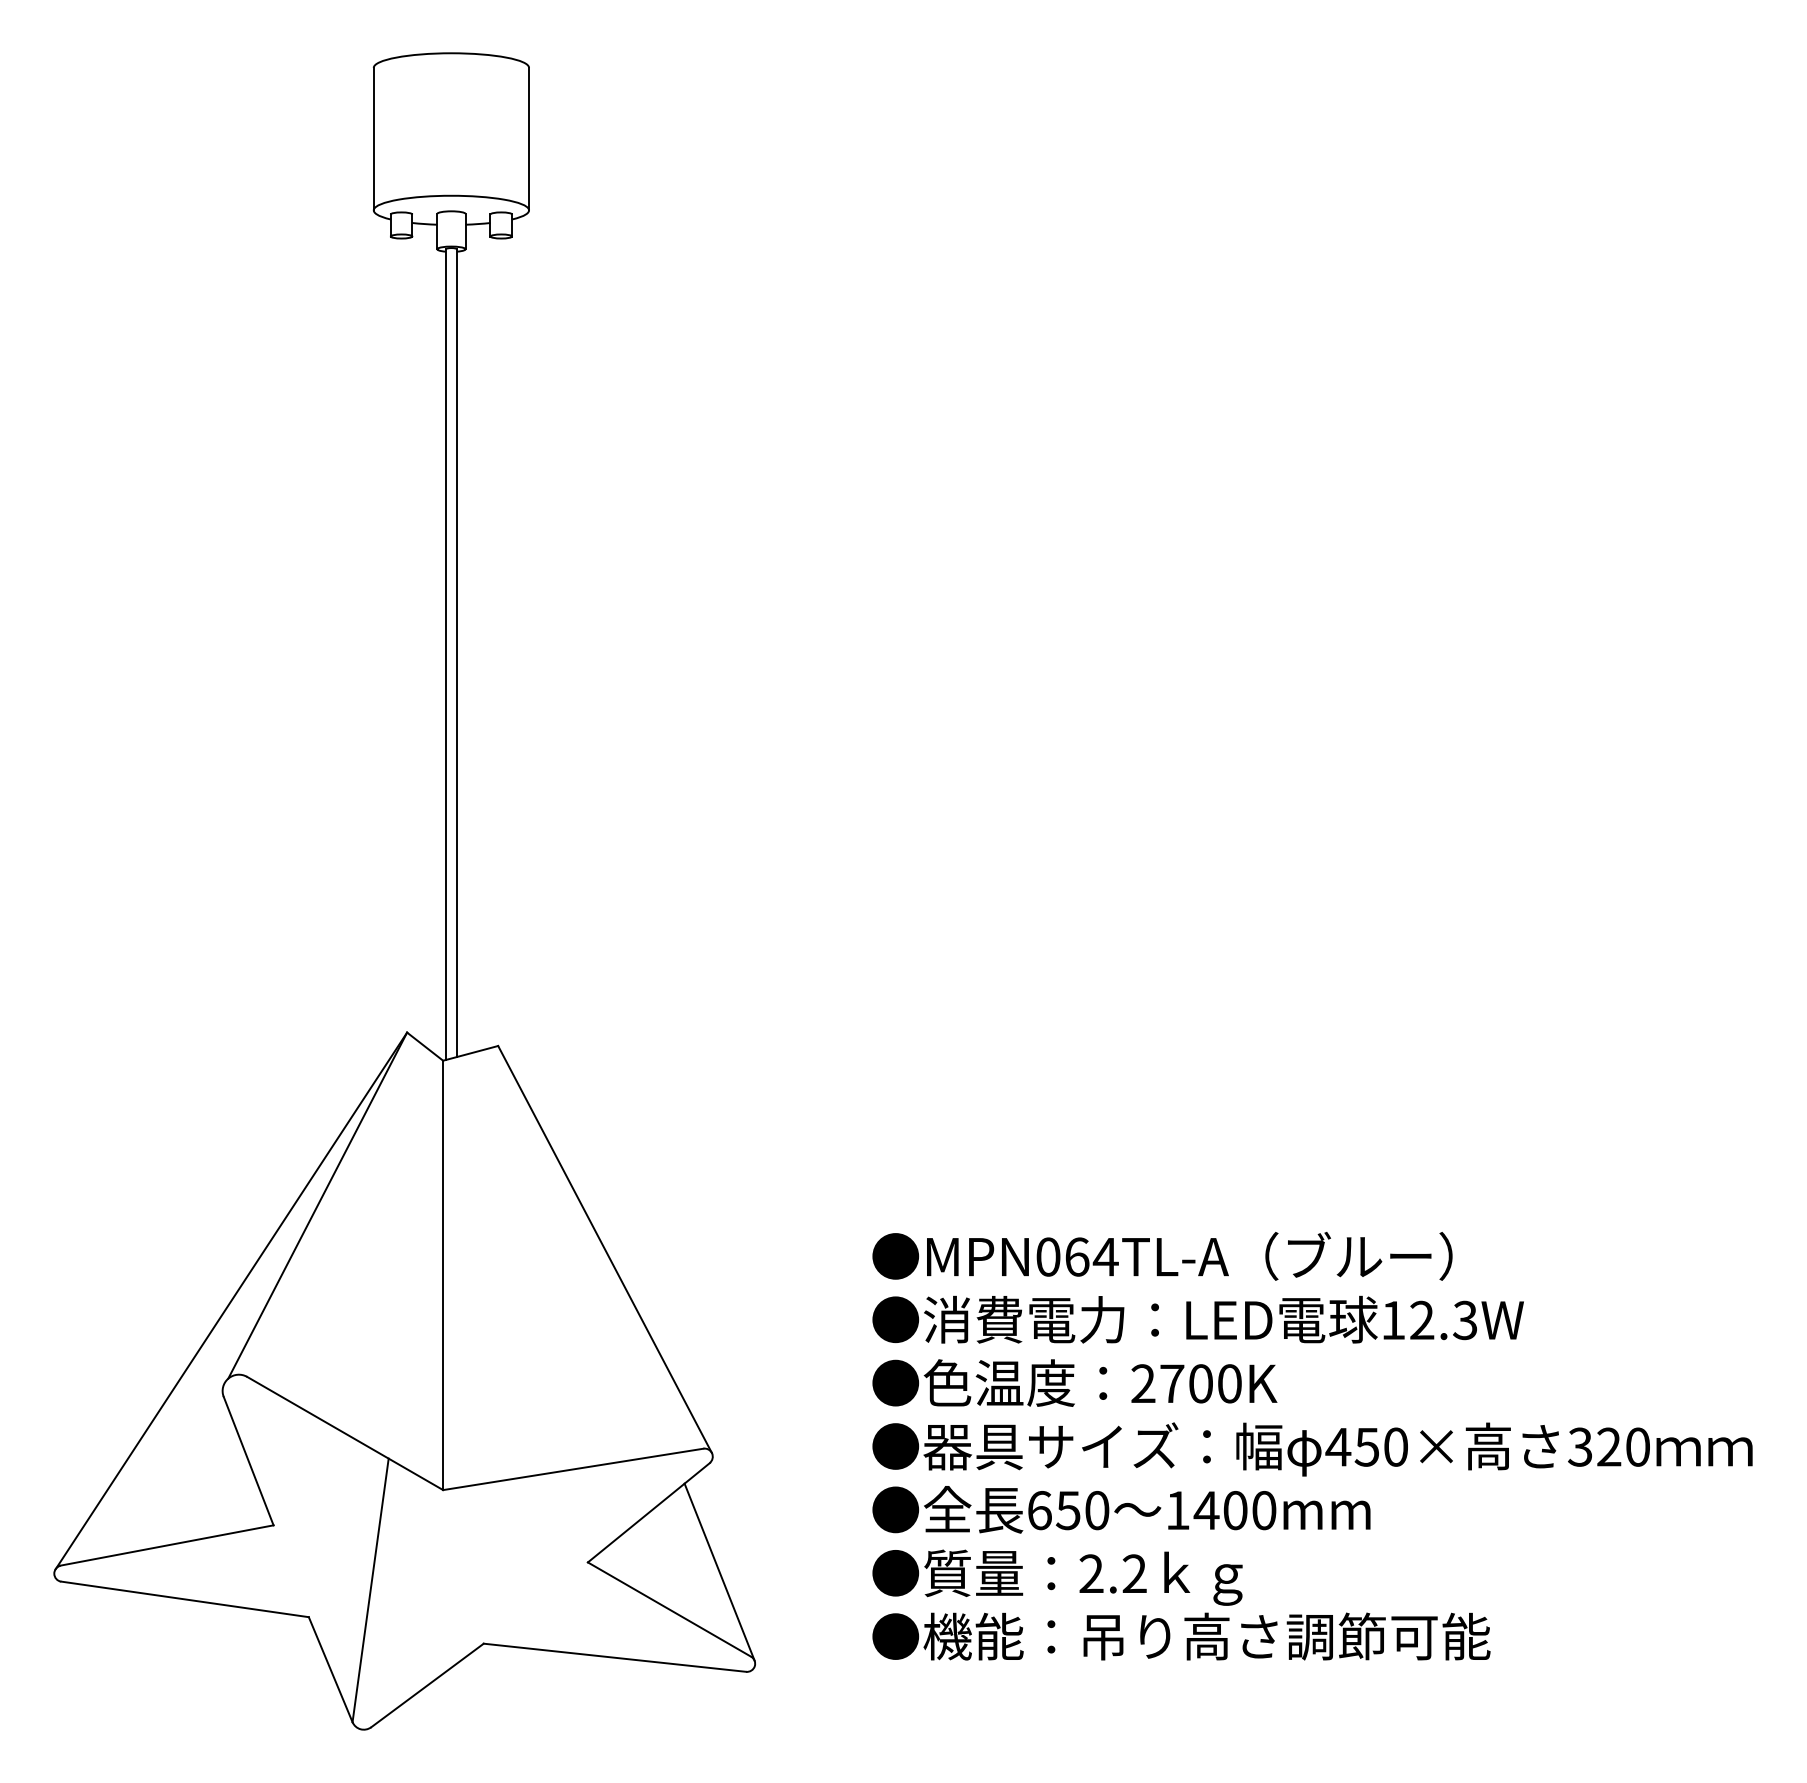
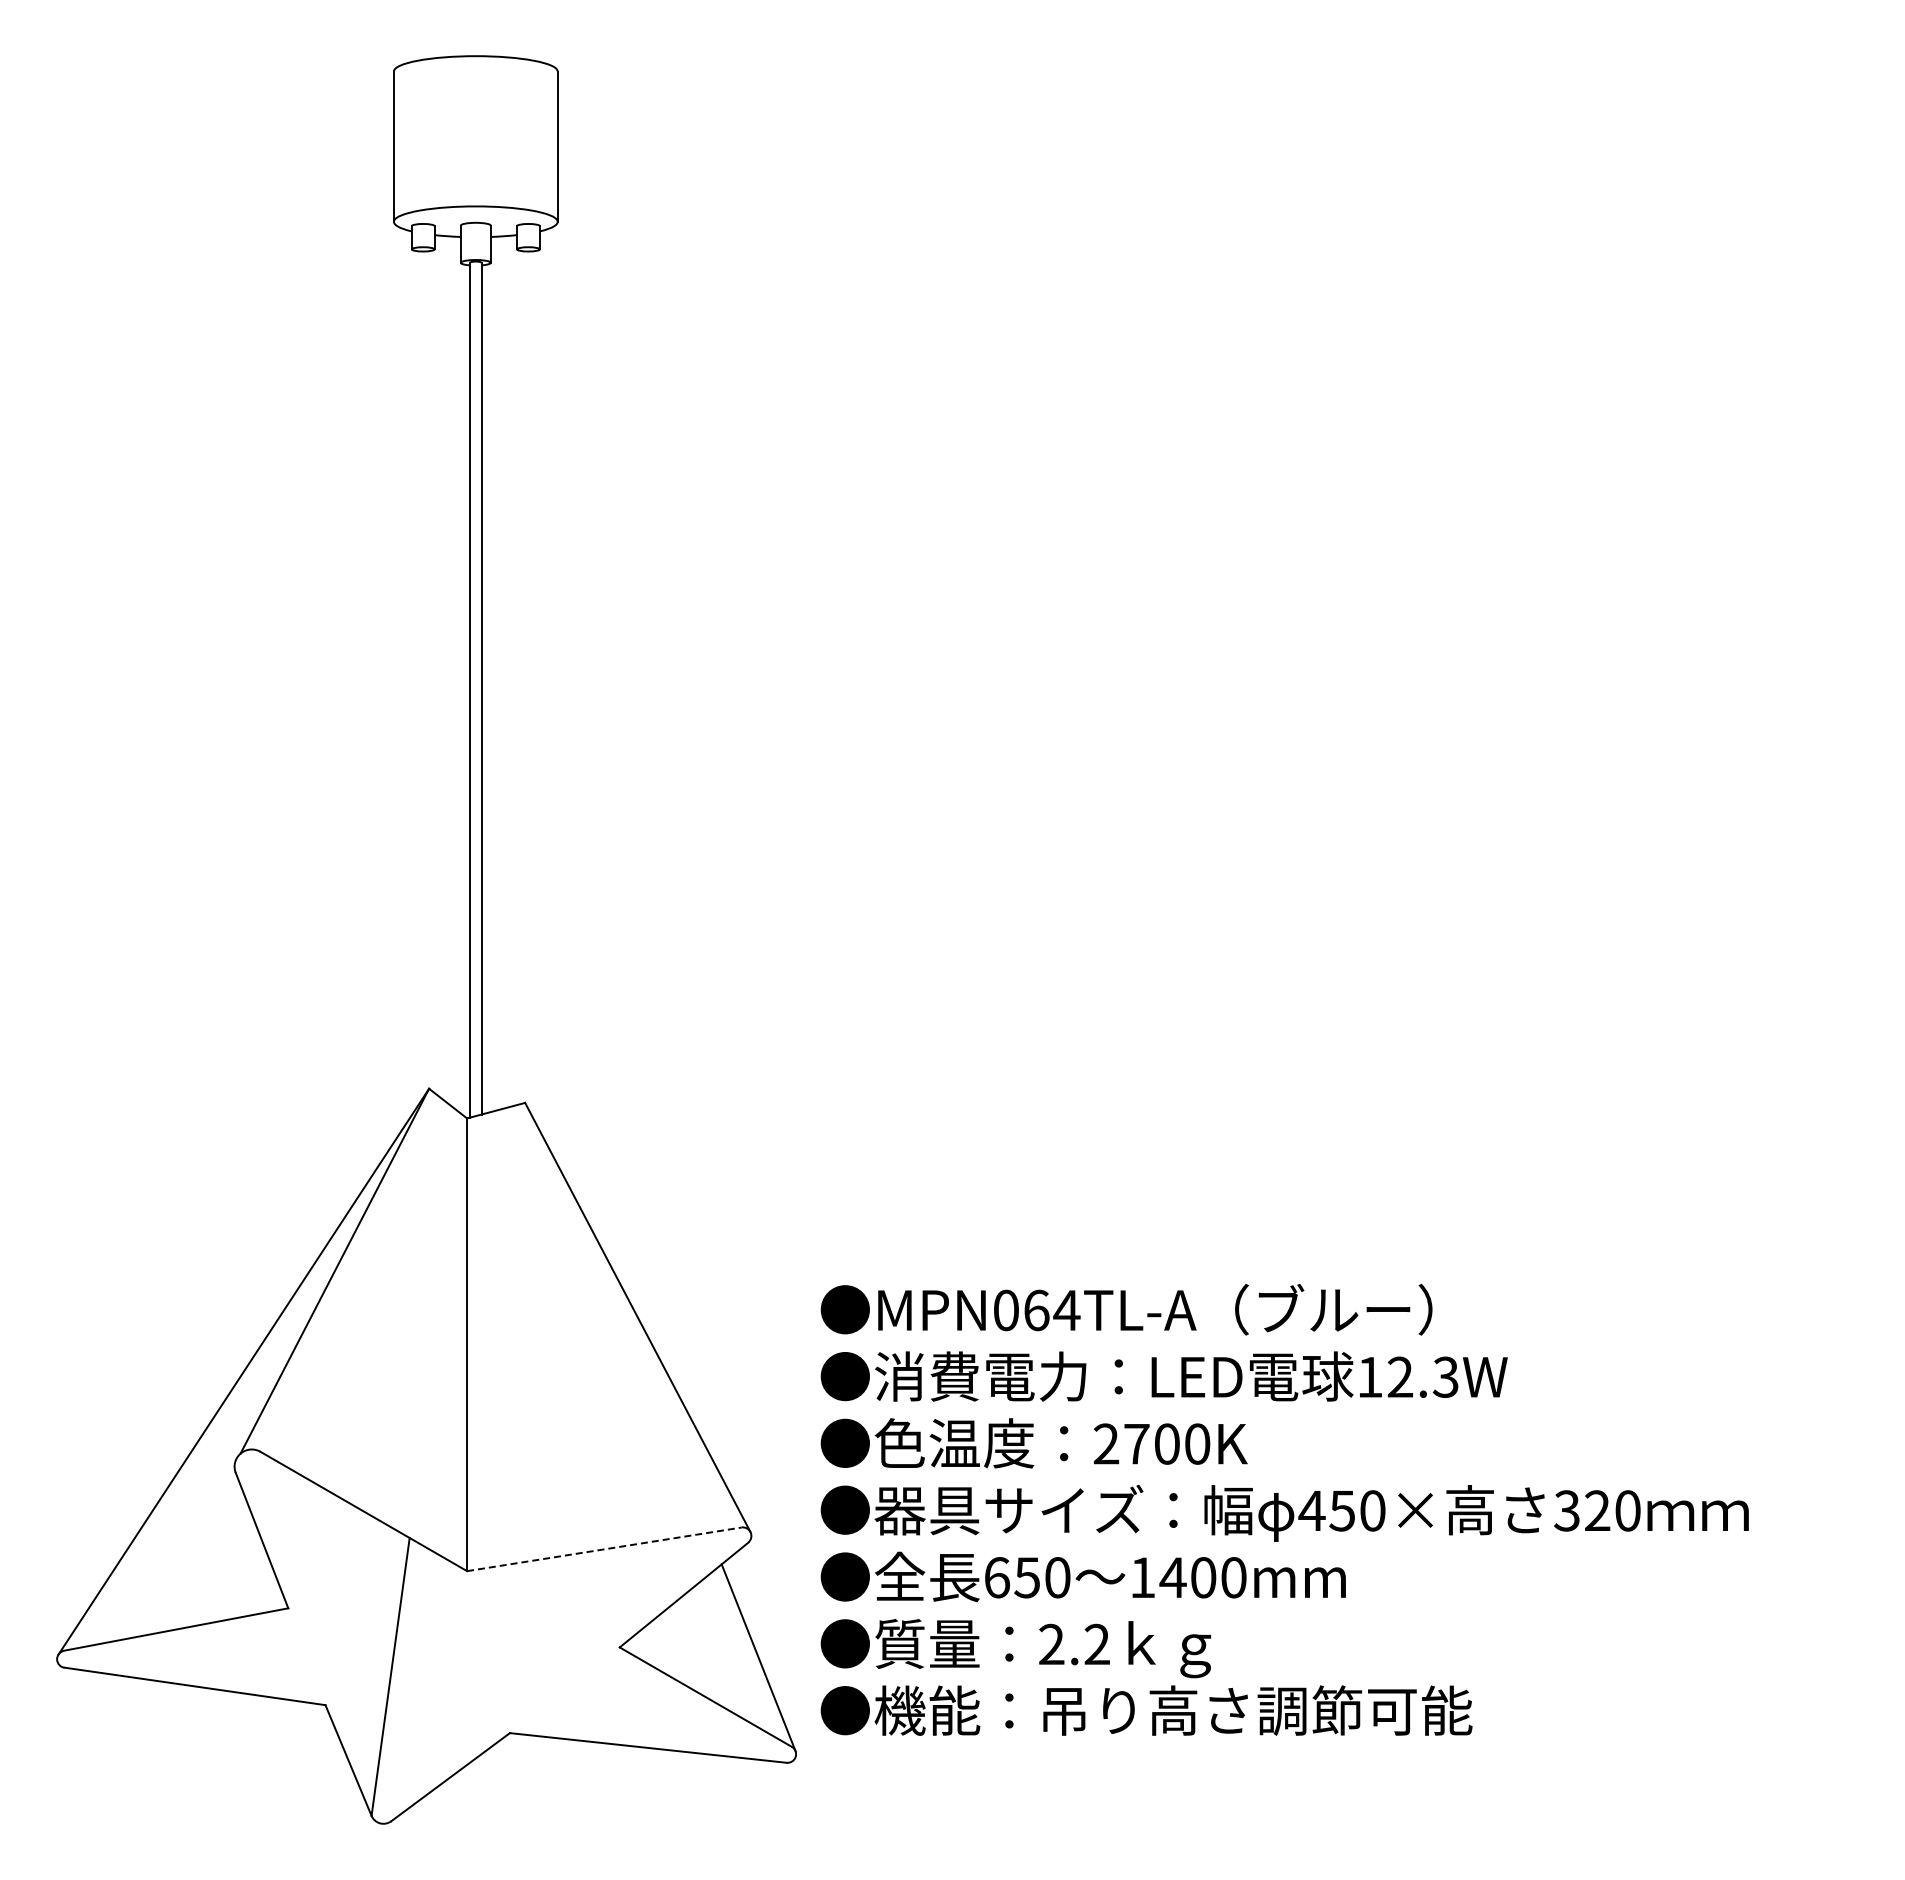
text: (1312, 1445) -> (1284, 1509), moved
line: (573, 1469) -> (604, 1549), solid -> dashed

